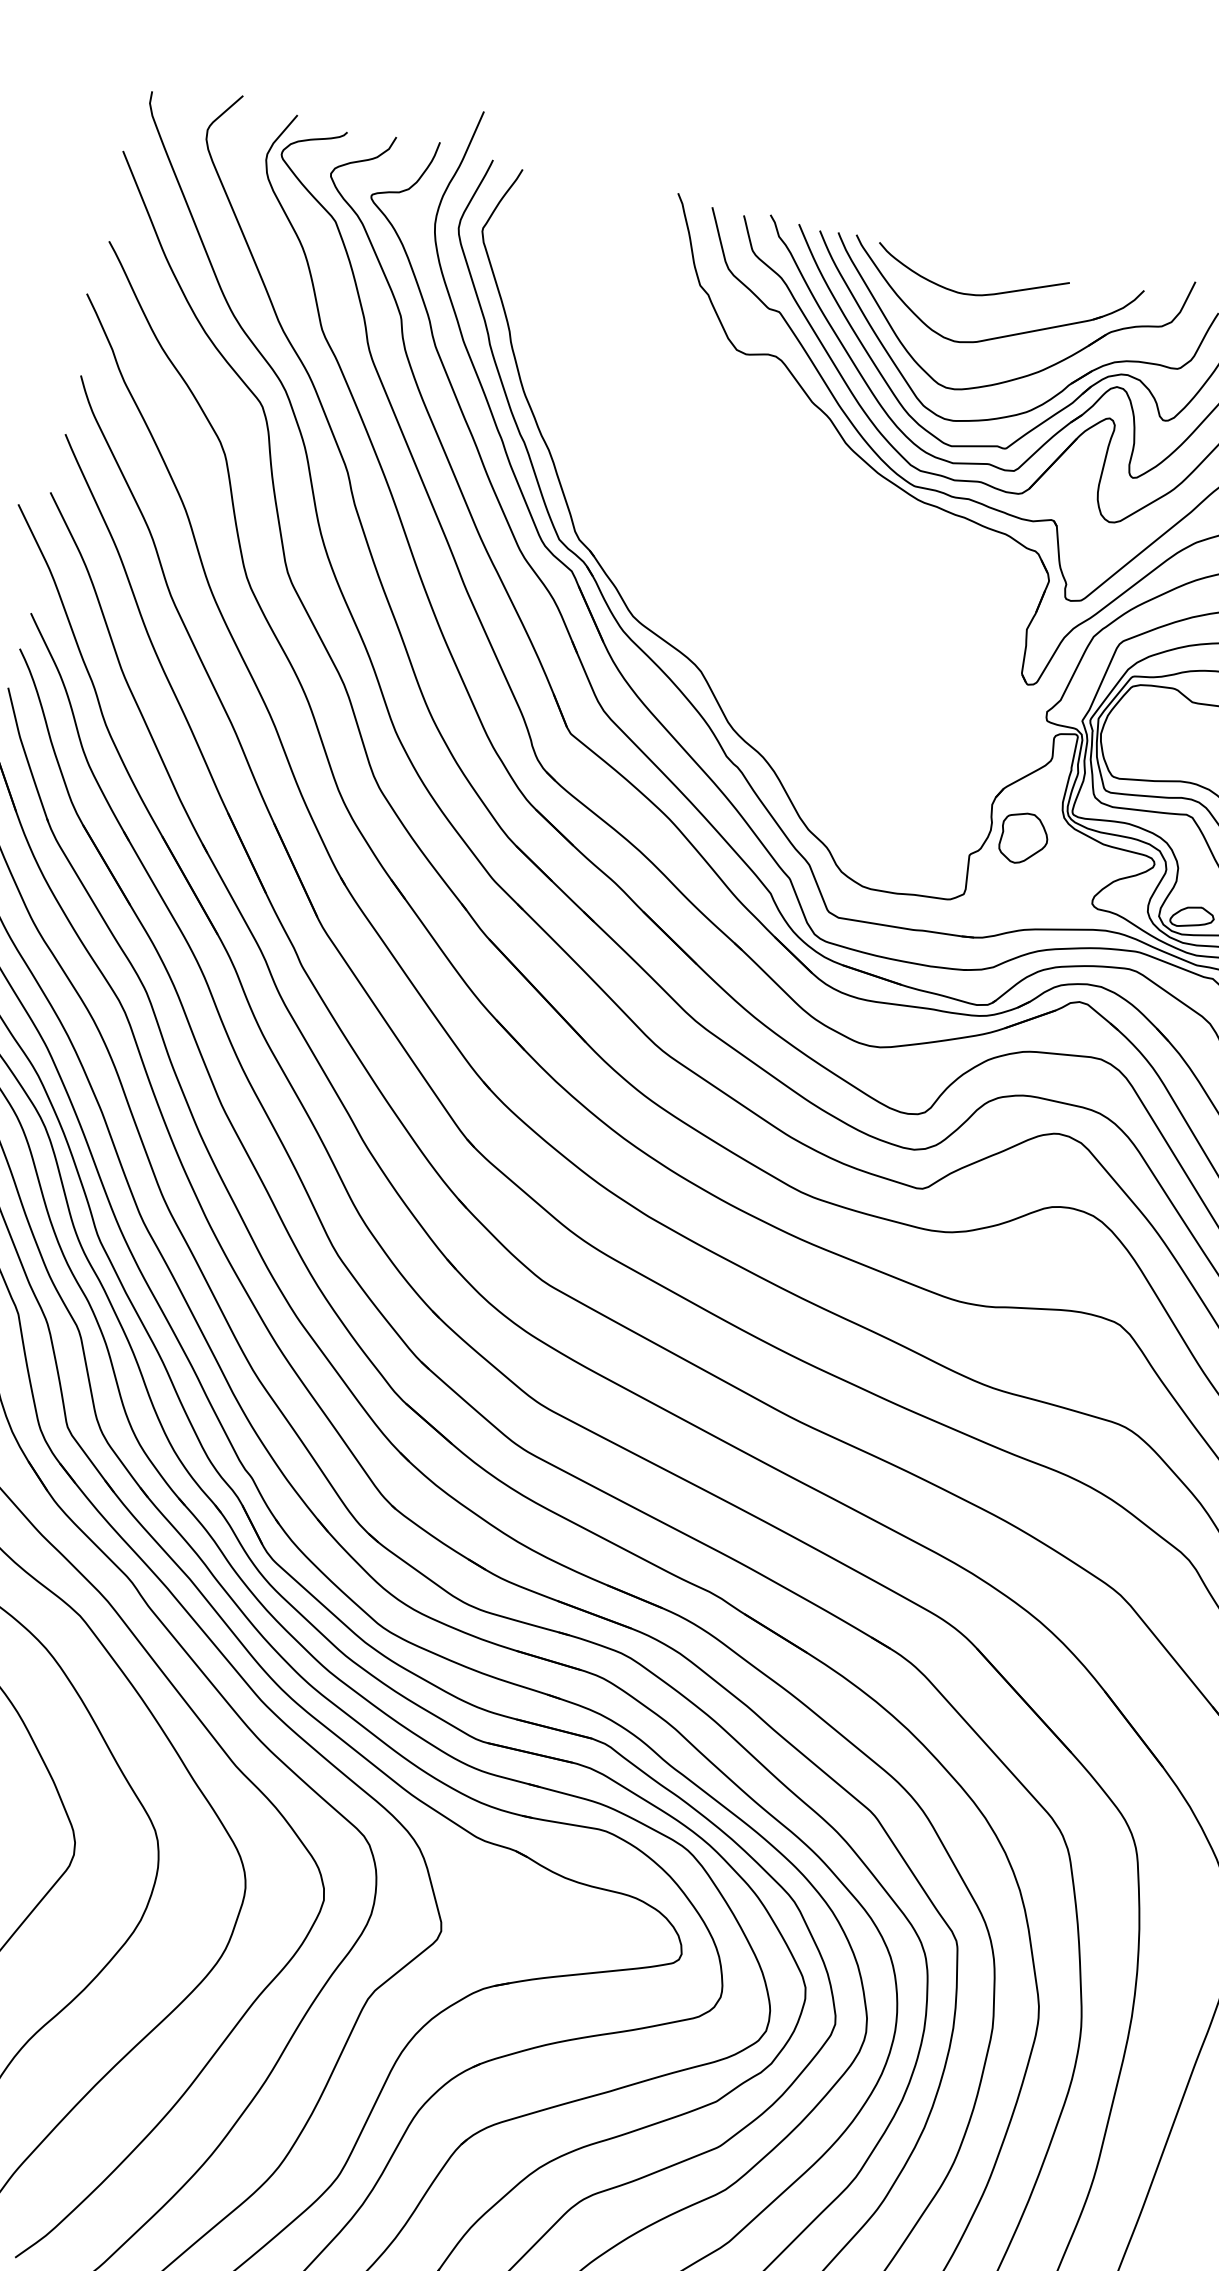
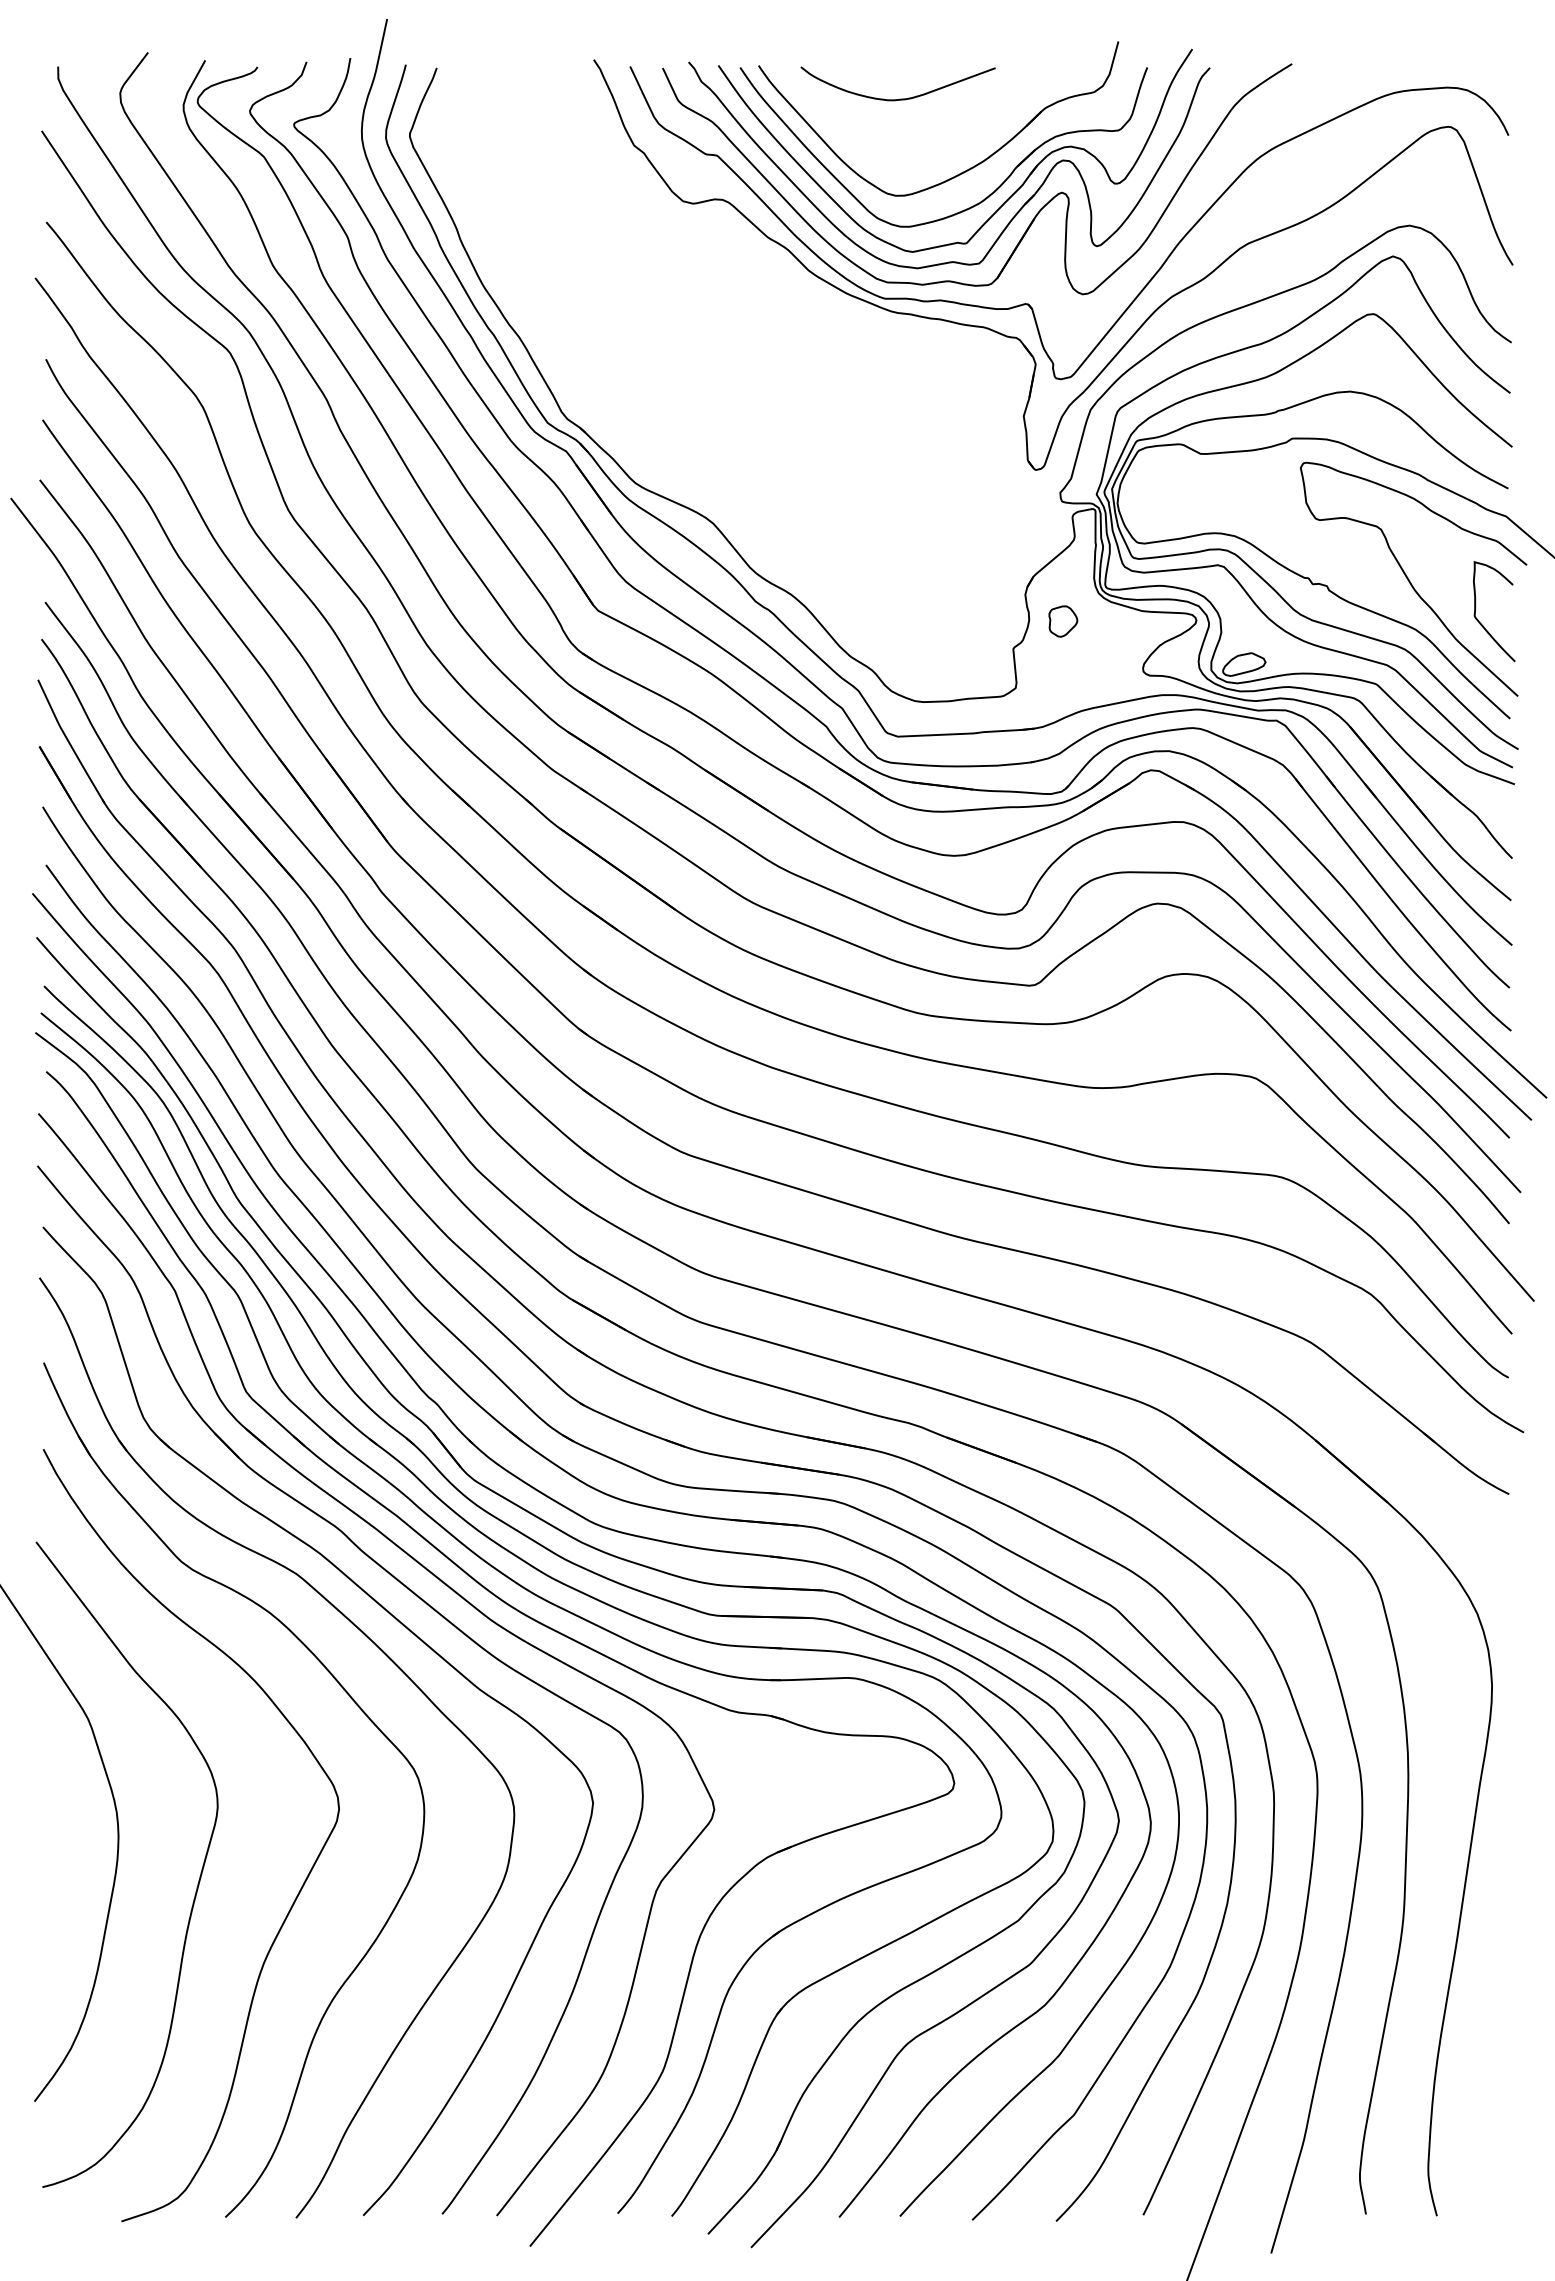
part: (997, 336) -> (935, 135), removed
part: (1024, 838) -> (1063, 621), size x0.6

